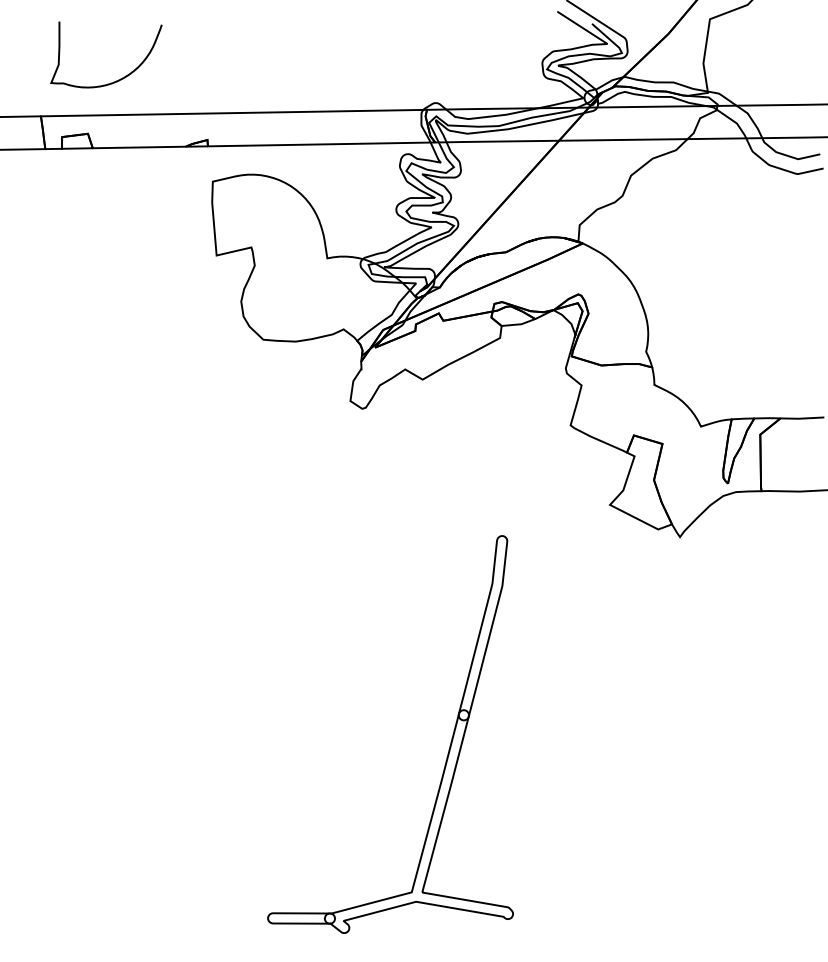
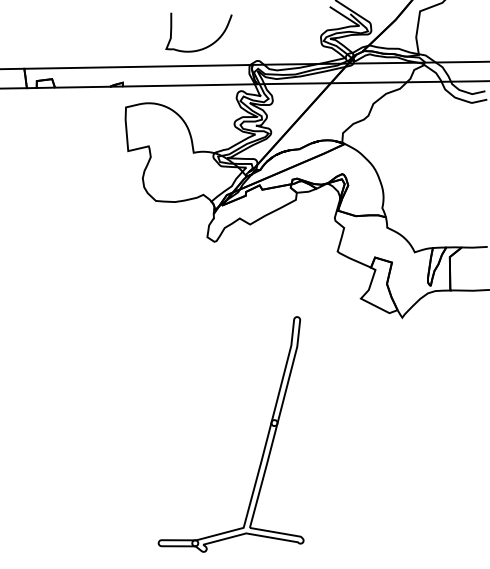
curve: (113, 80) -> (203, 47), moved

